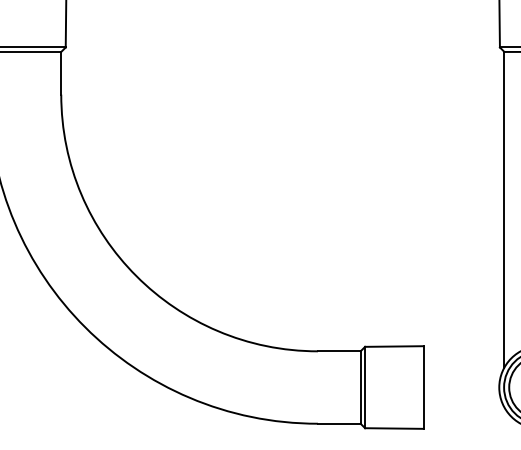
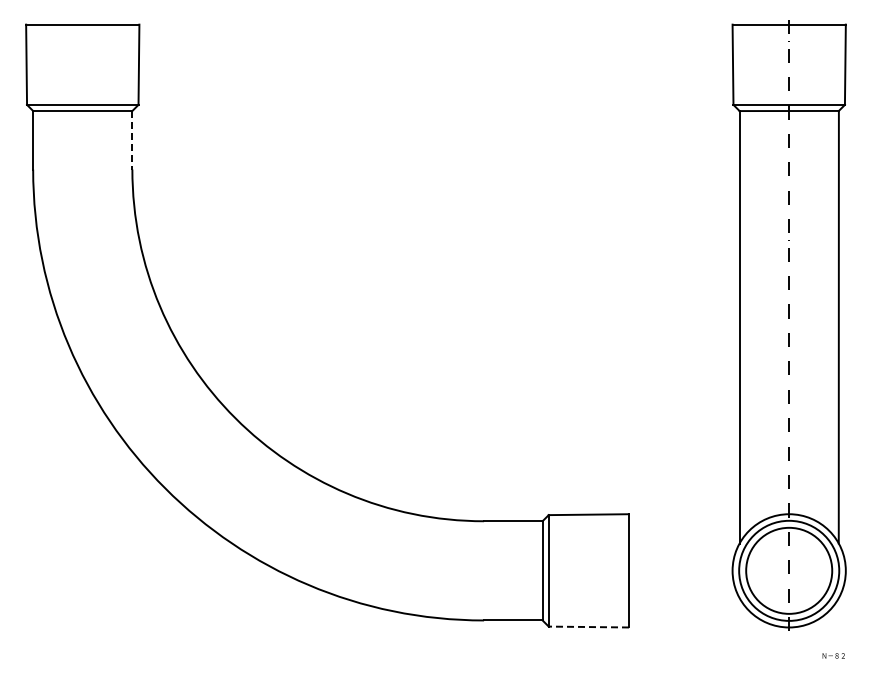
line: (61, 73) -> (132, 140), solid -> dashed
line: (394, 428) -> (588, 627), solid -> dashed

